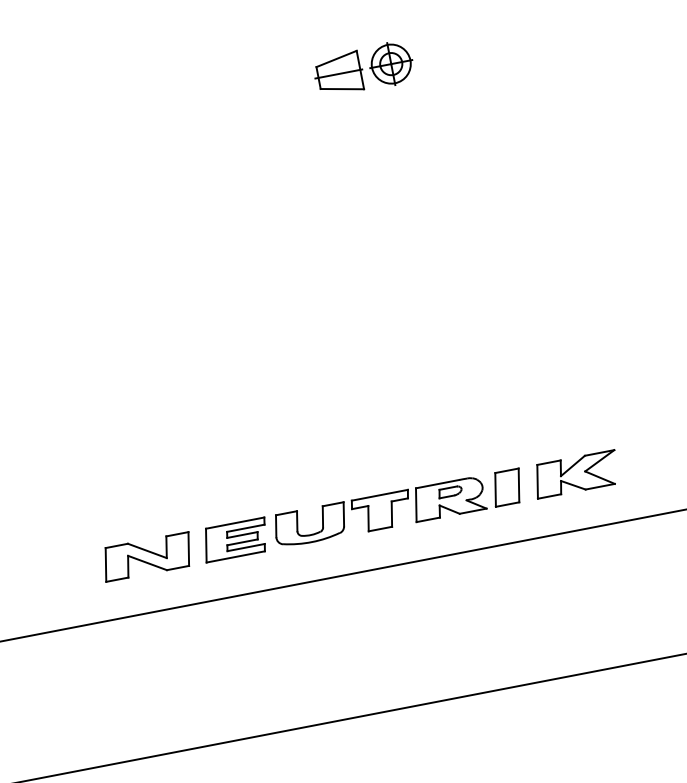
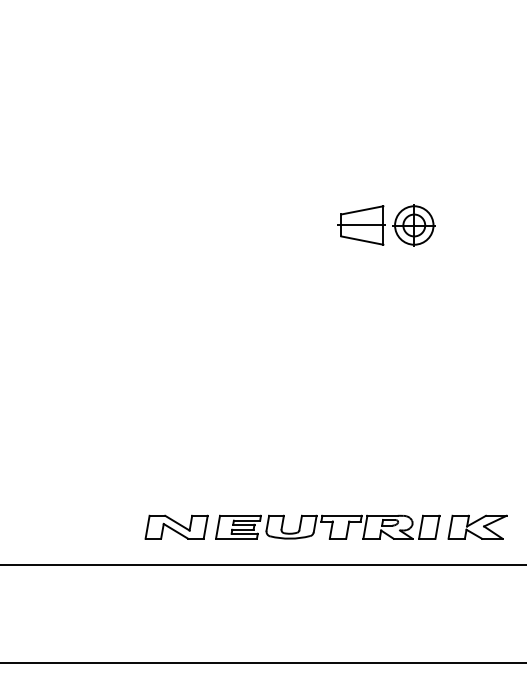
part: (363, 69) -> (386, 225), size x1.43

